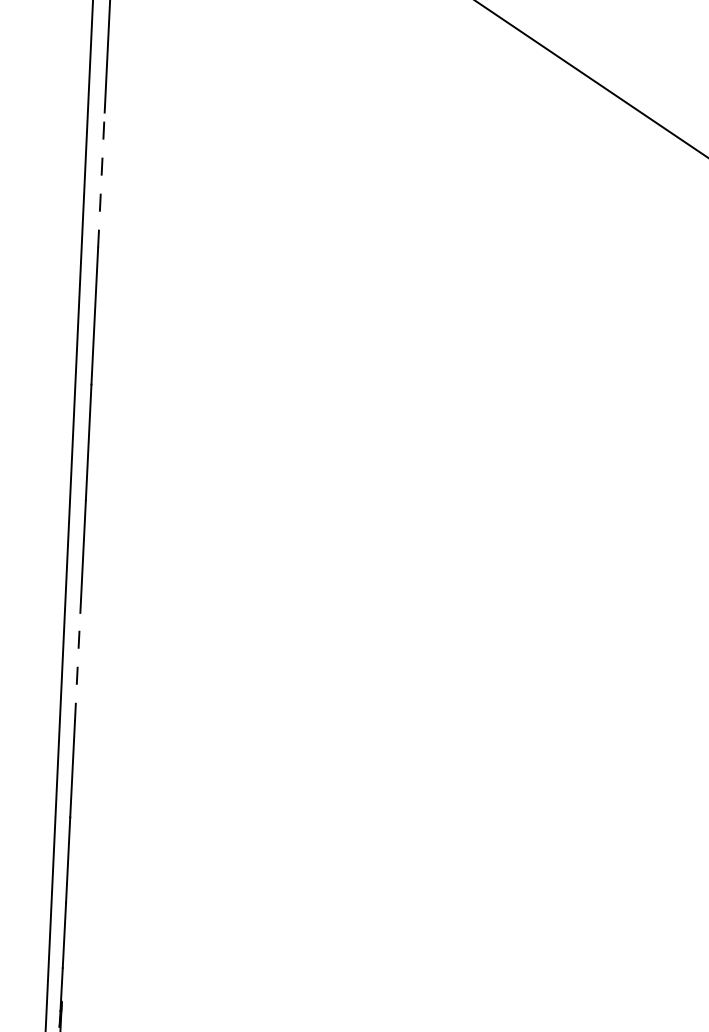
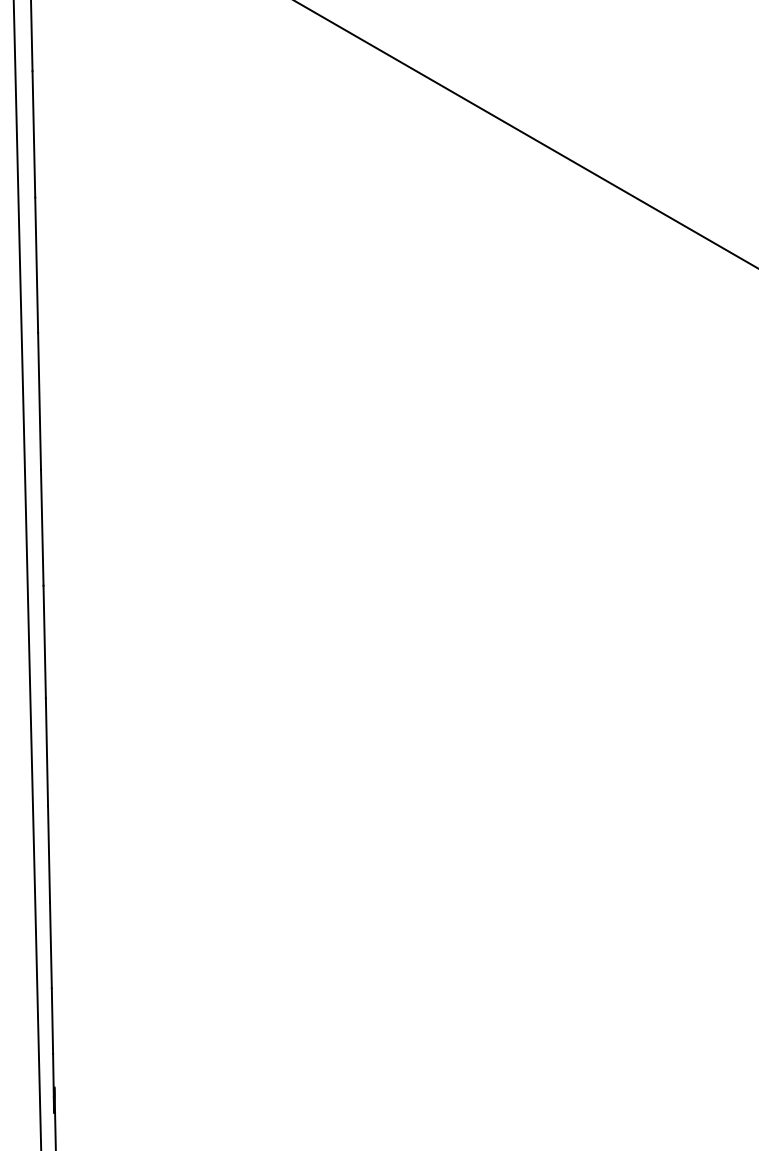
line: (101, 180) -> (36, 265), dashed -> solid
line: (77, 666) -> (46, 751), dashed -> solid

